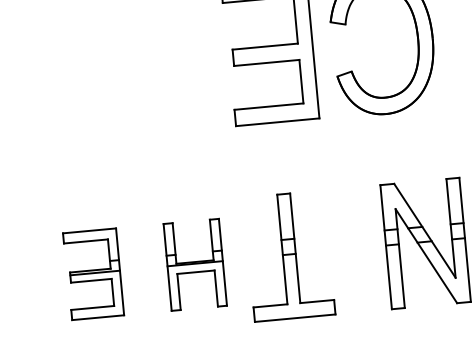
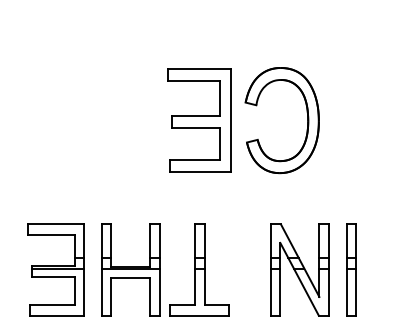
part: (194, 264) -> (130, 269), size x1.43
part: (92, 273) -> (55, 269), size x1.43

